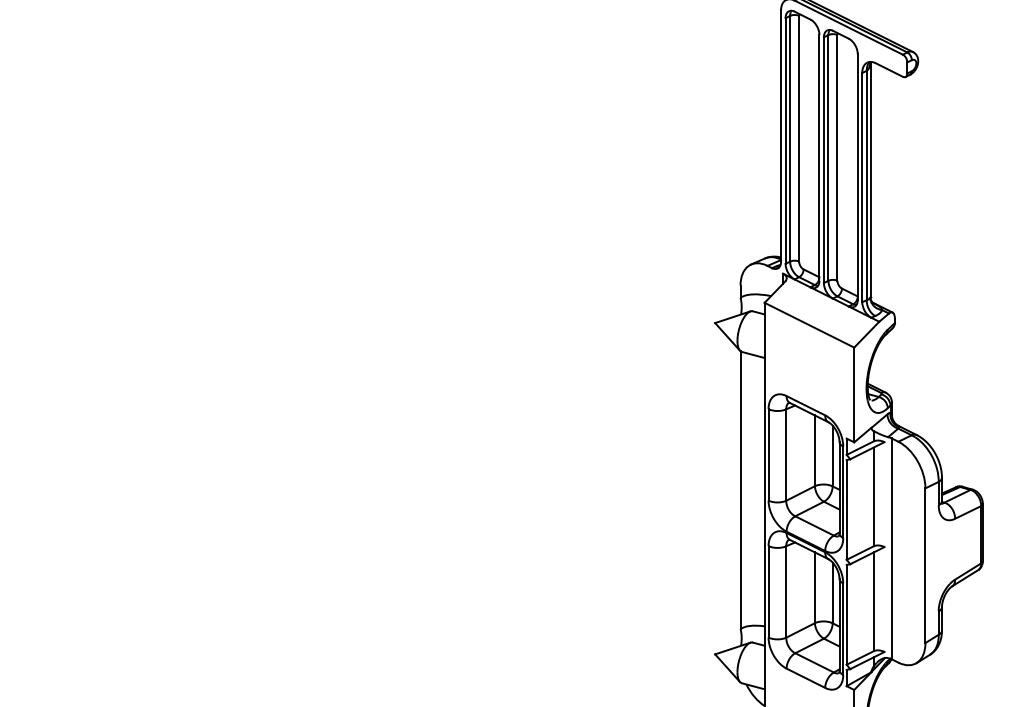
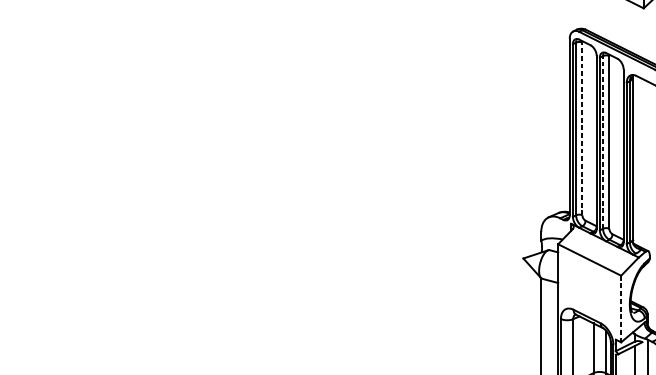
line: (799, 138) -> (582, 128), solid -> dashed
line: (828, 157) -> (603, 142), solid -> dashed
line: (854, 395) -> (621, 309), solid -> dashed

